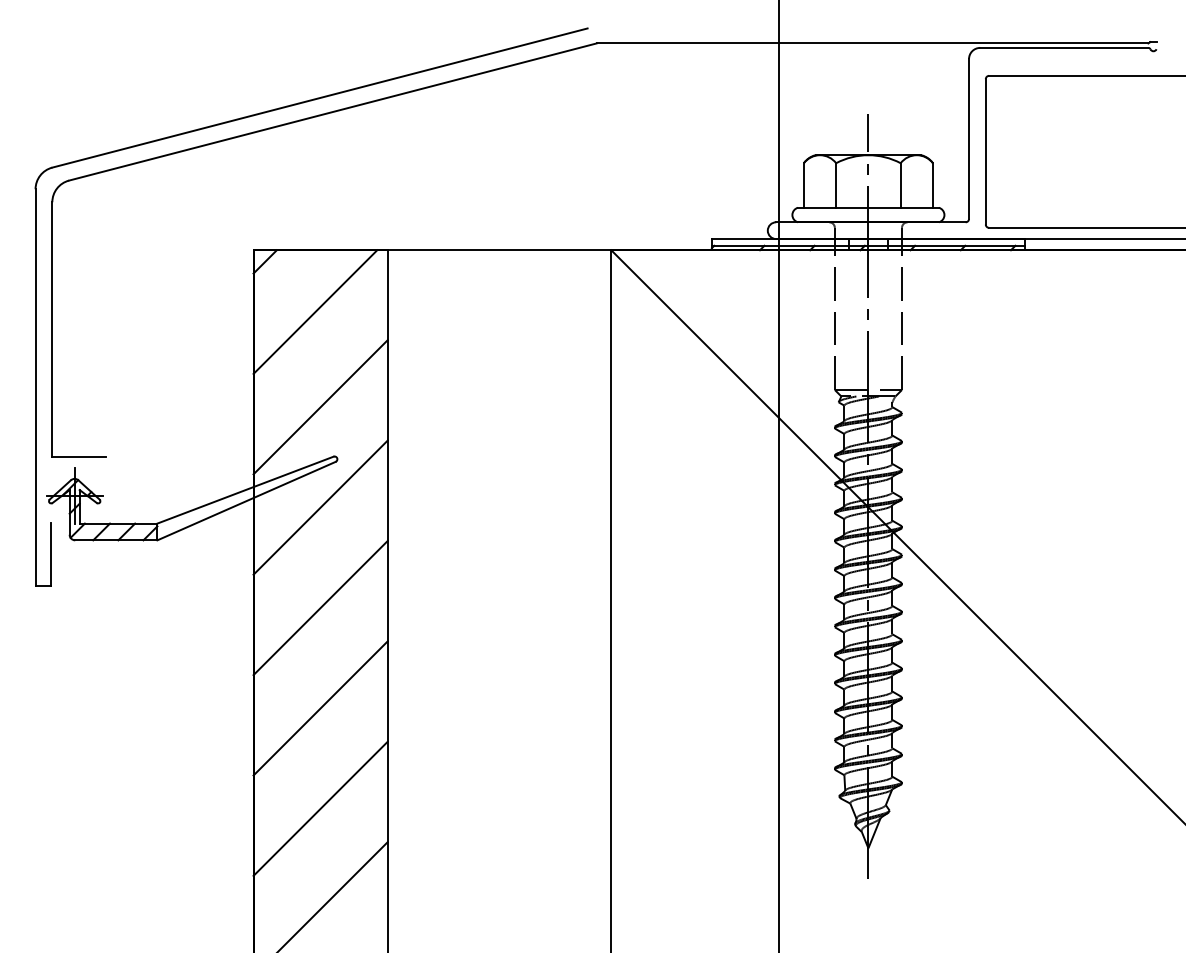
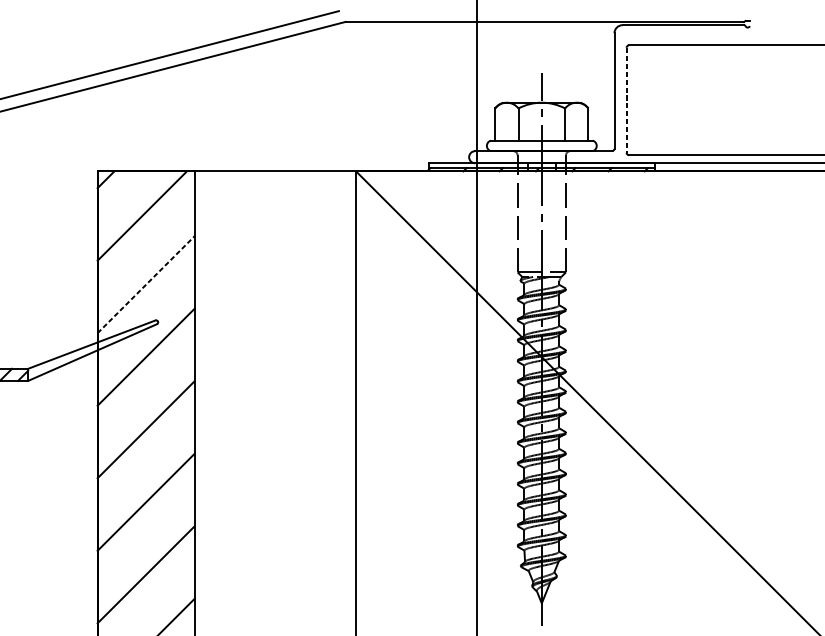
line: (985, 151) -> (626, 100), solid -> dashed
line: (320, 407) -> (145, 284), solid -> dashed

